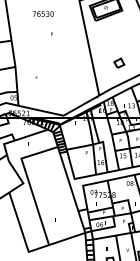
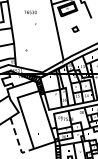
part: (119, 61) -> (75, 28), moved
line: (22, 234) -> (18, 142), solid -> dashed

